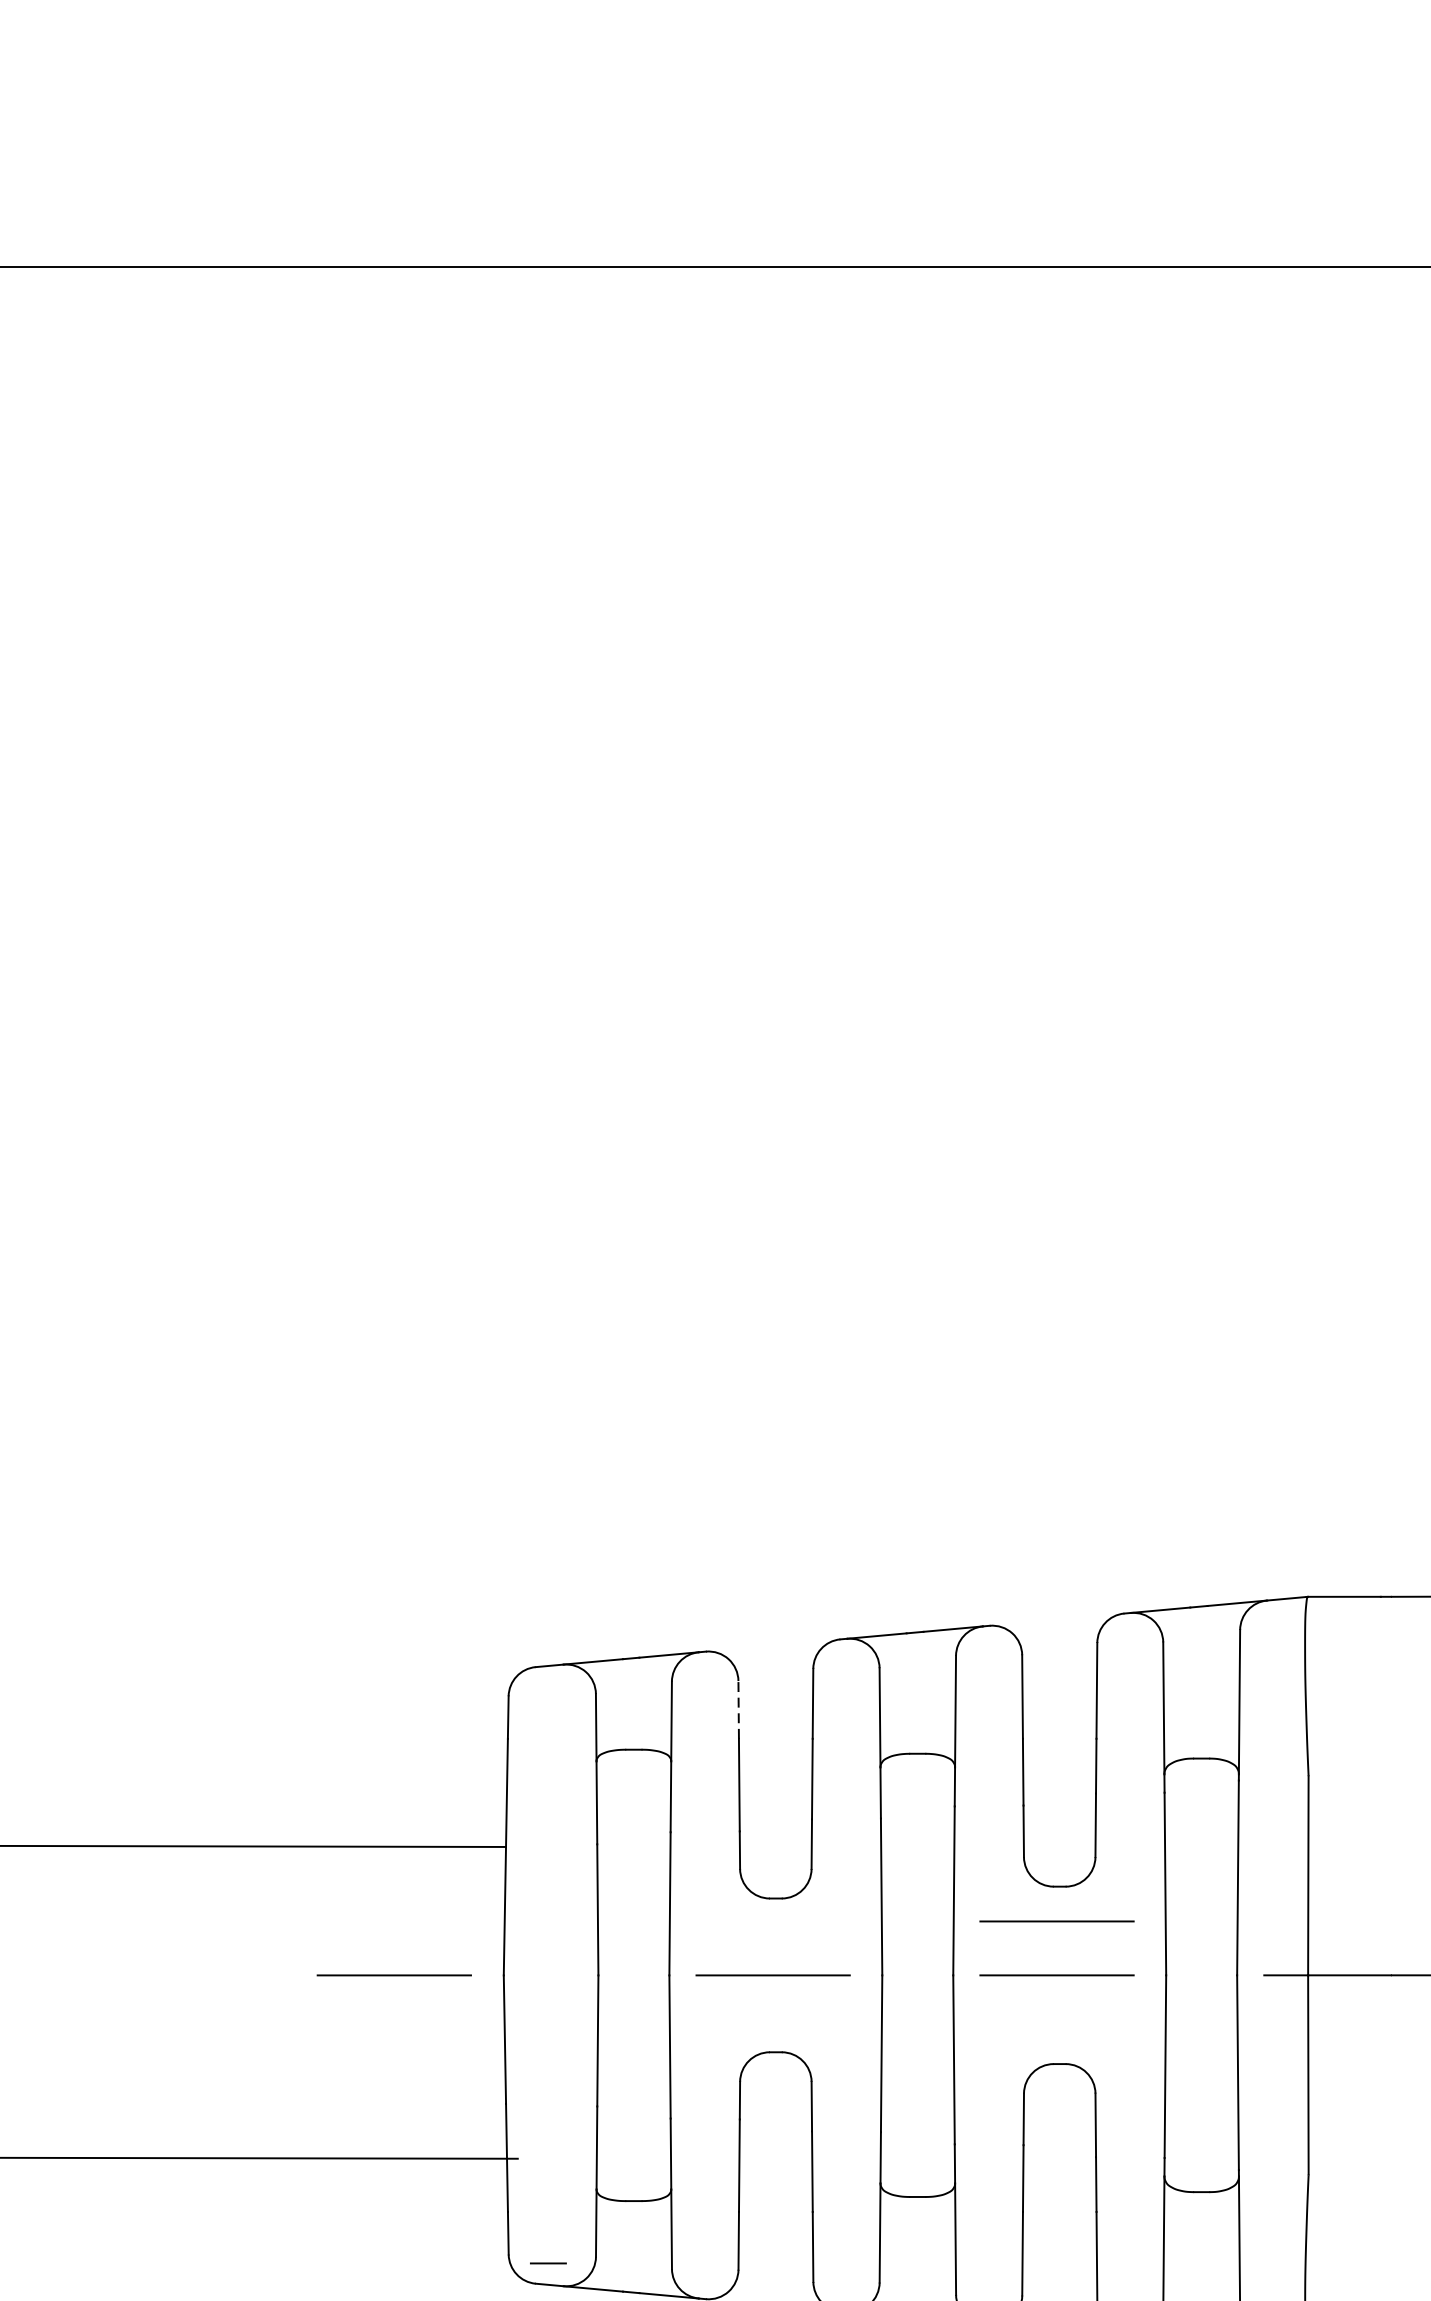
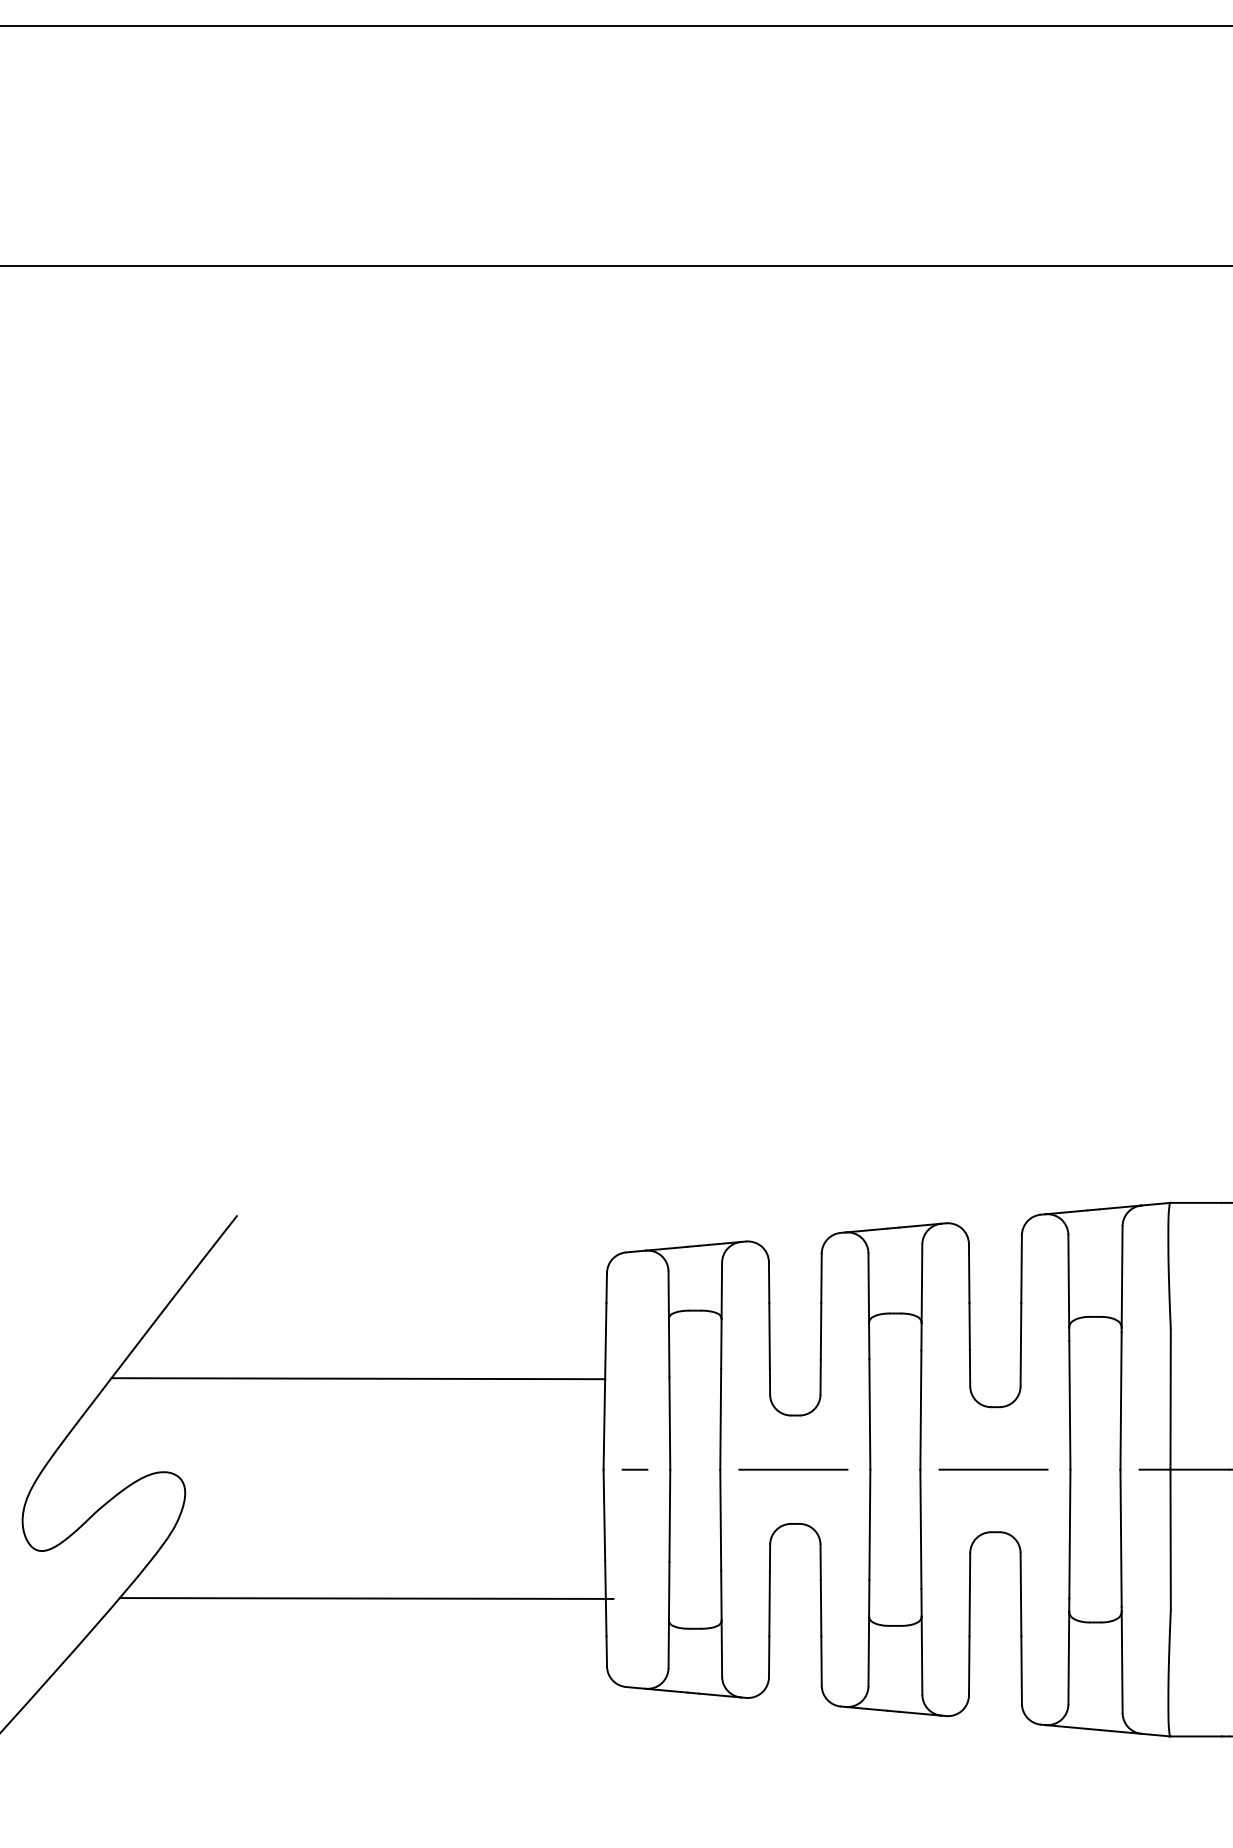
line: (739, 1709) -> (769, 1282), dashed -> solid
line: (1057, 1921) -> (993, 1431), removed
line: (394, 1975) -> (526, 1469), removed
line: (547, 2263) -> (634, 1469), moved

